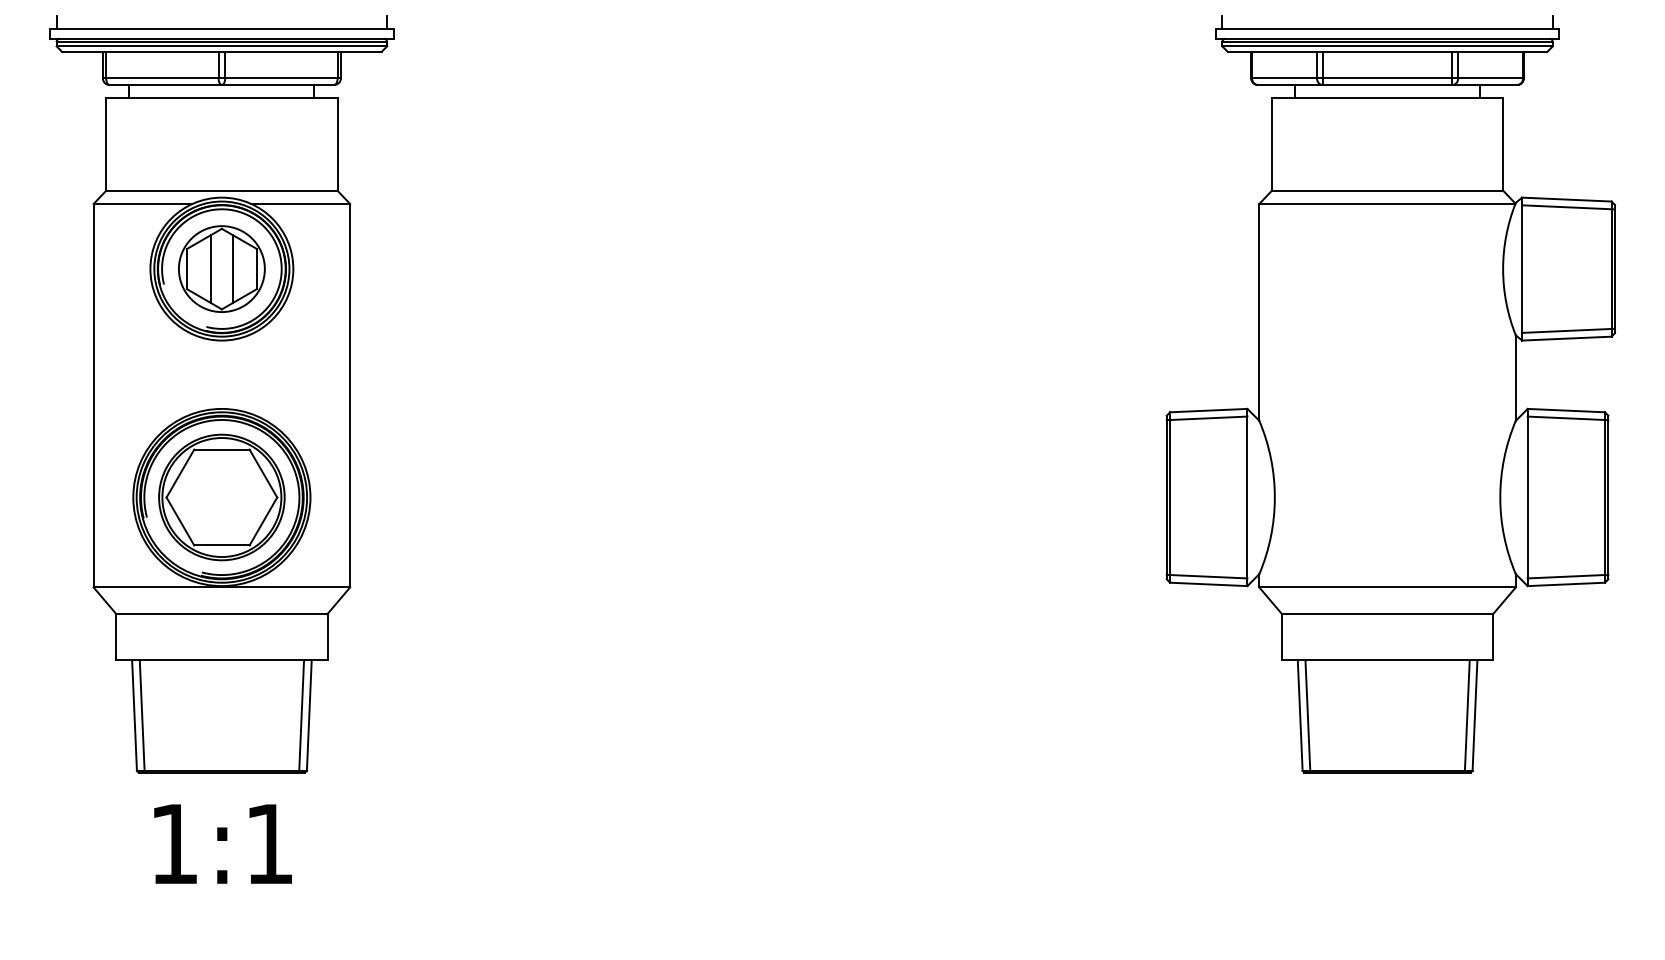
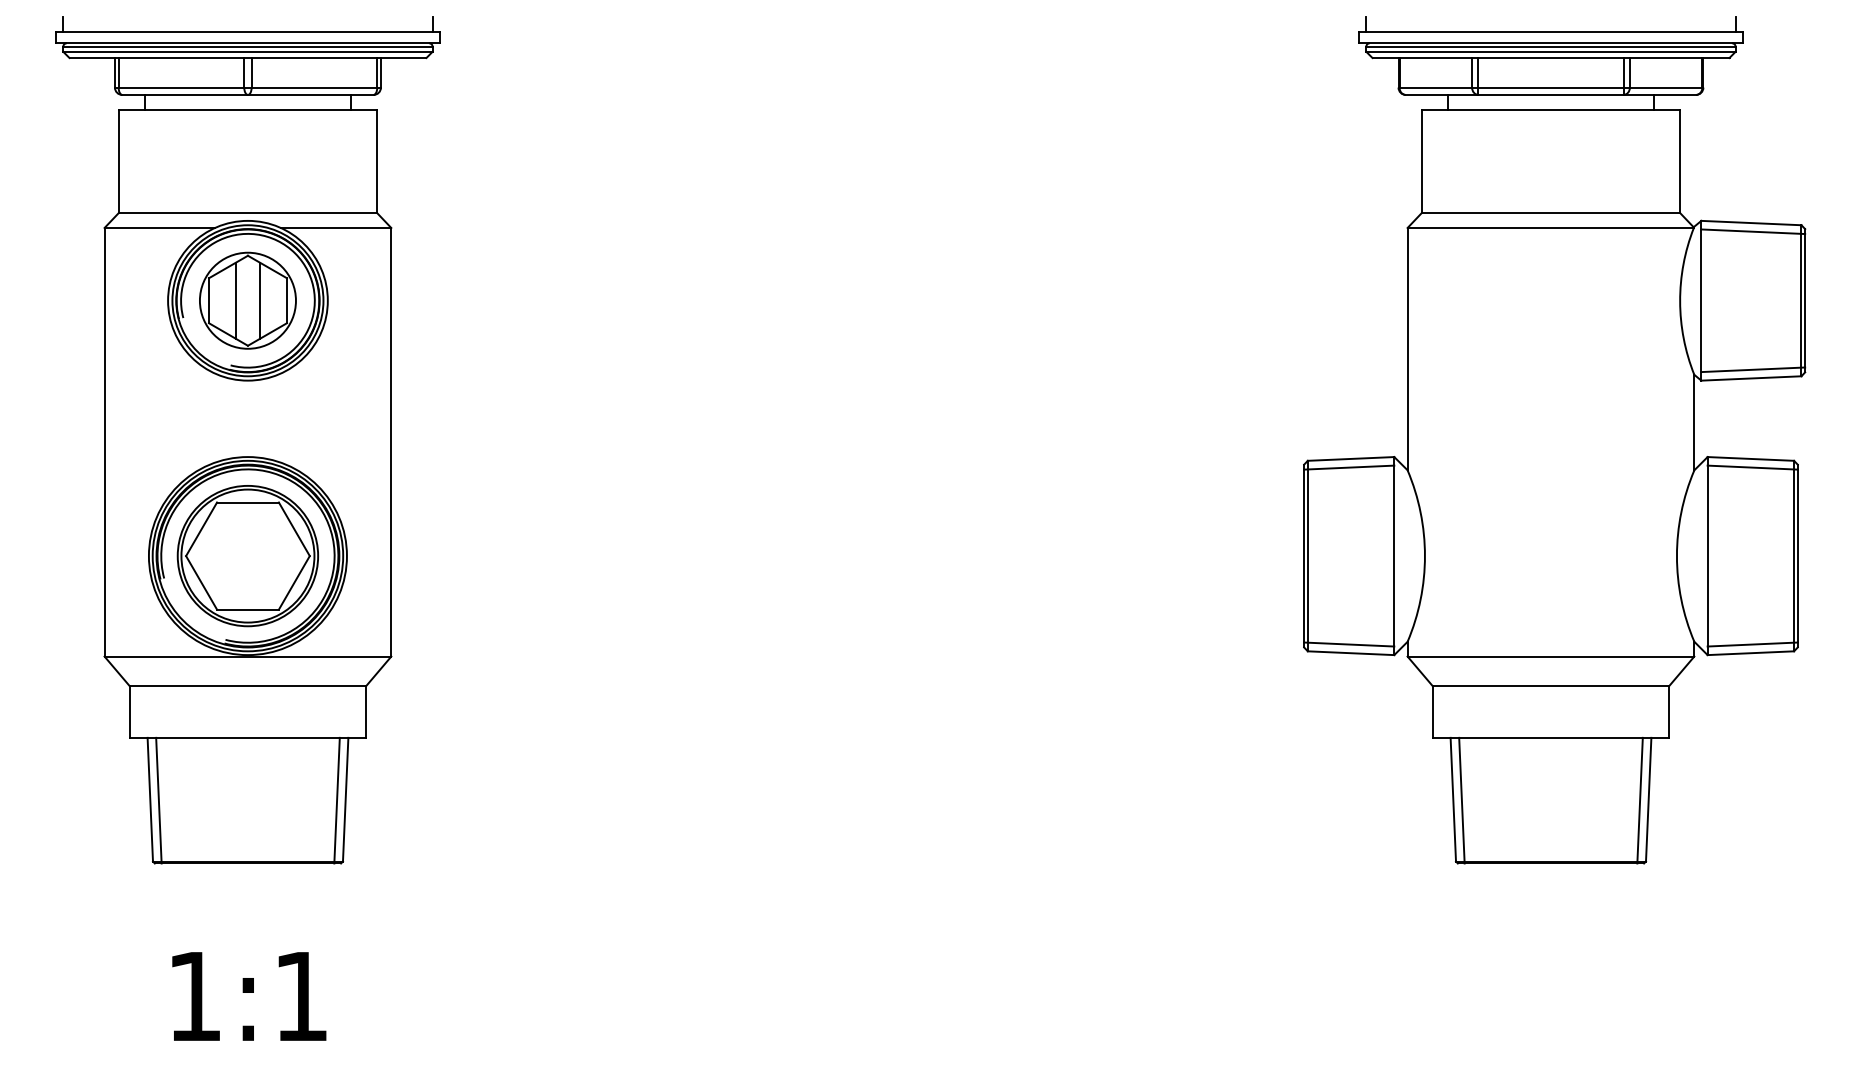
text: (223, 844) -> (249, 996), moved

